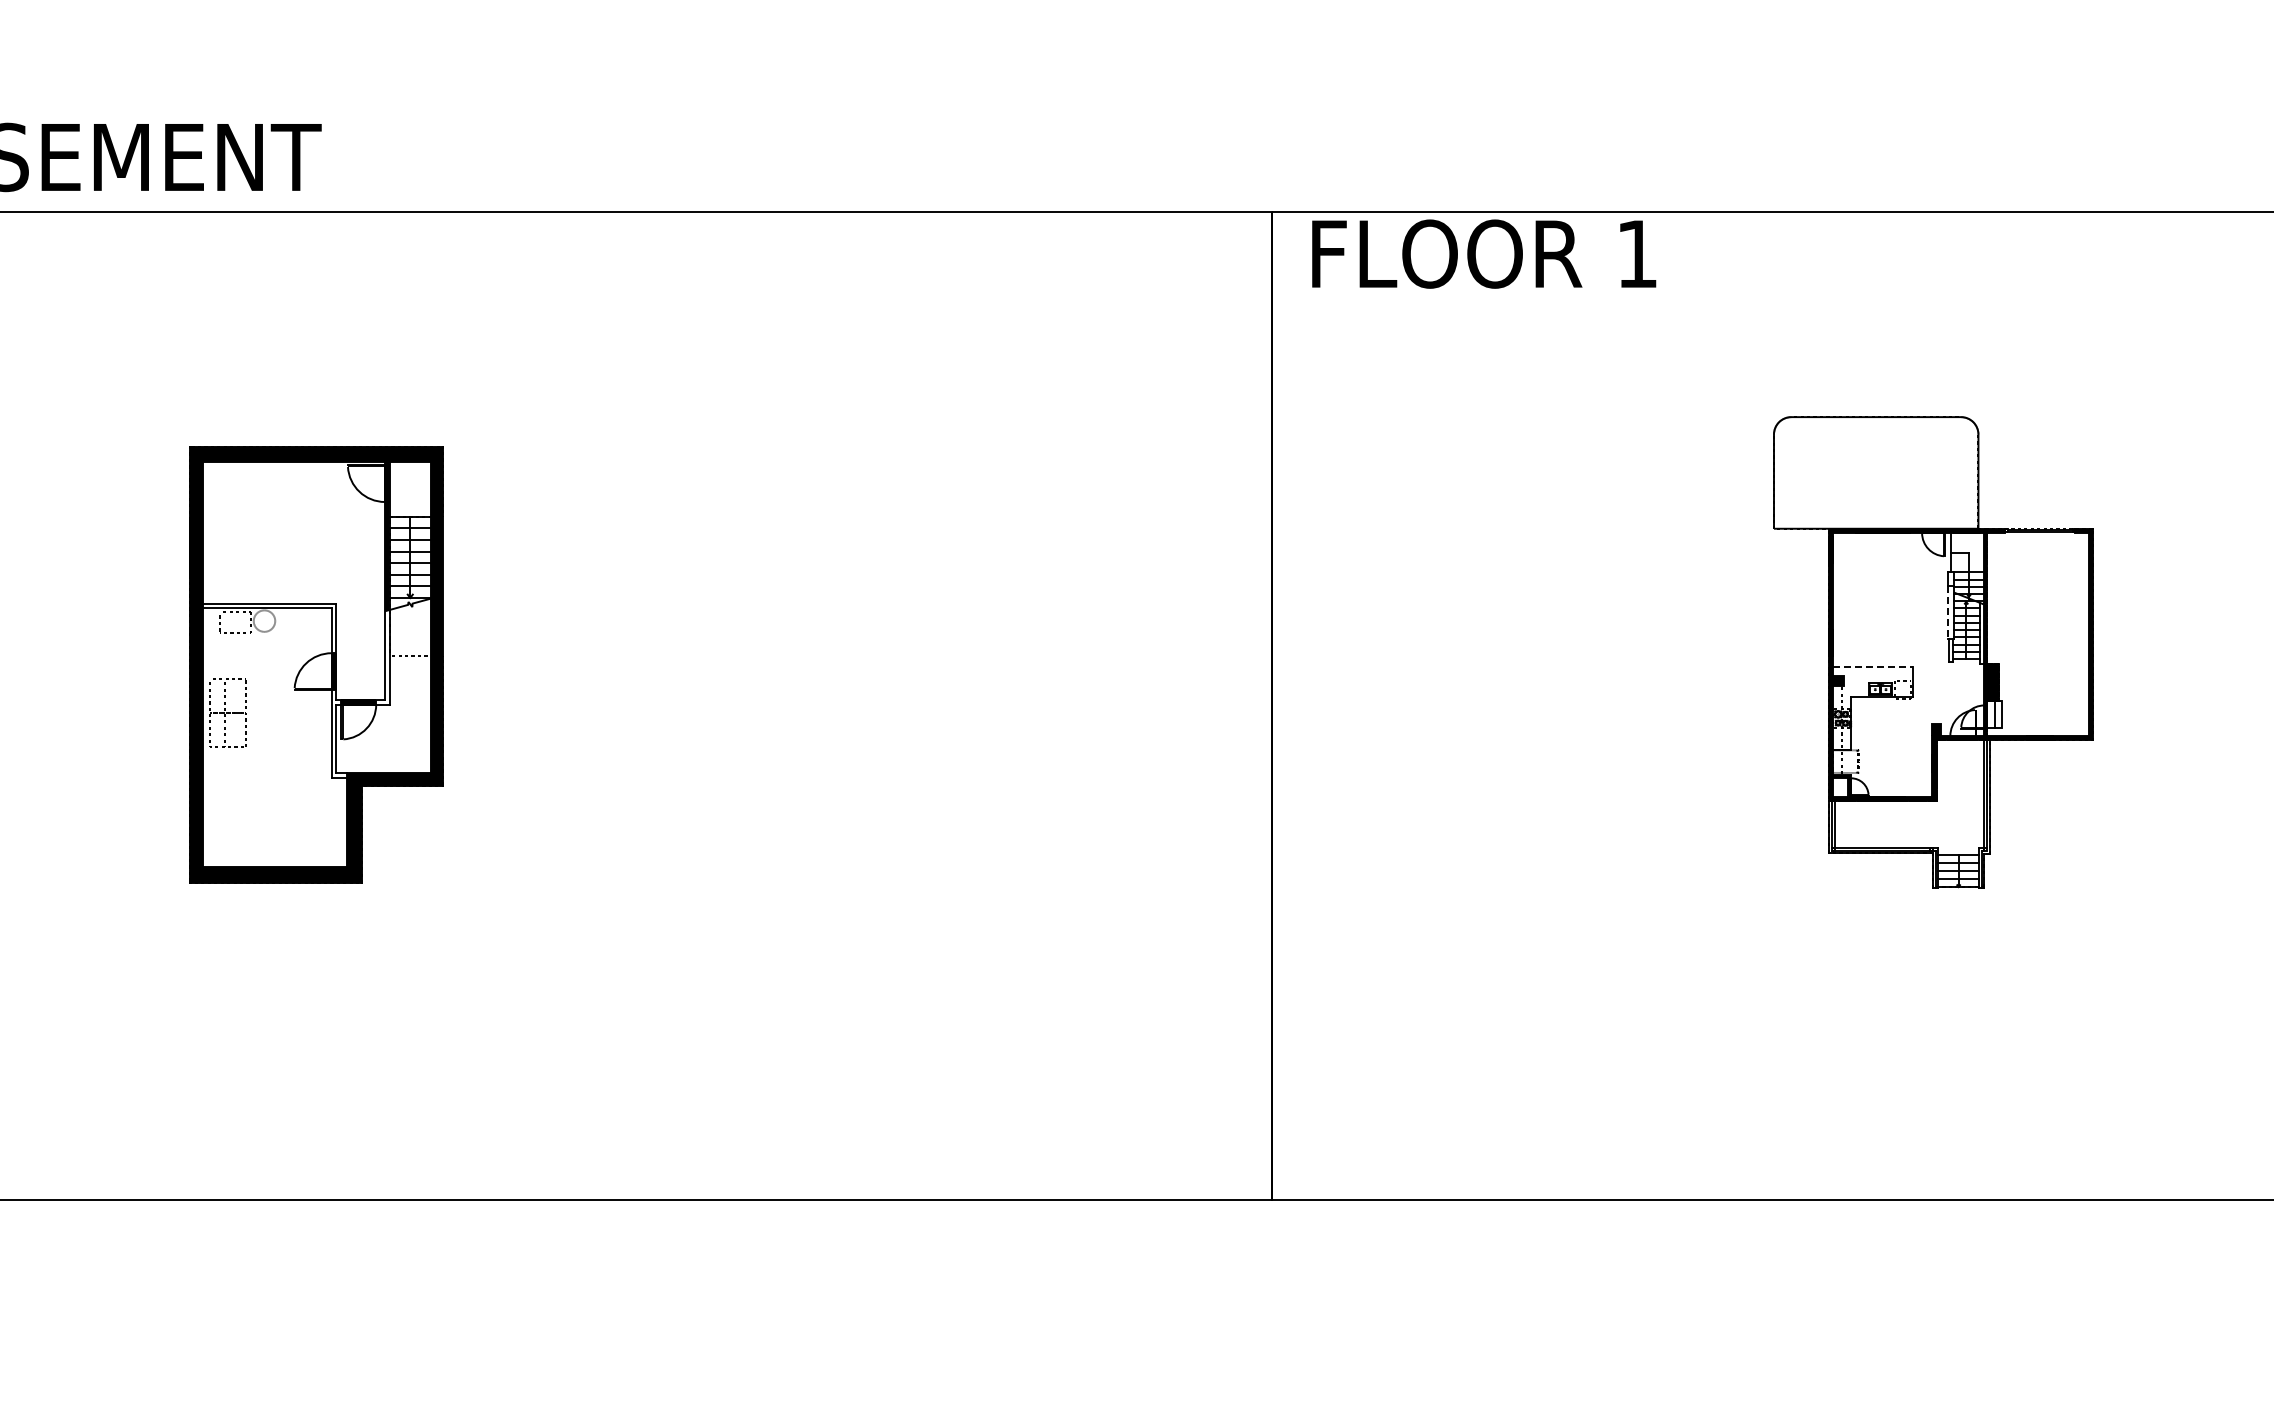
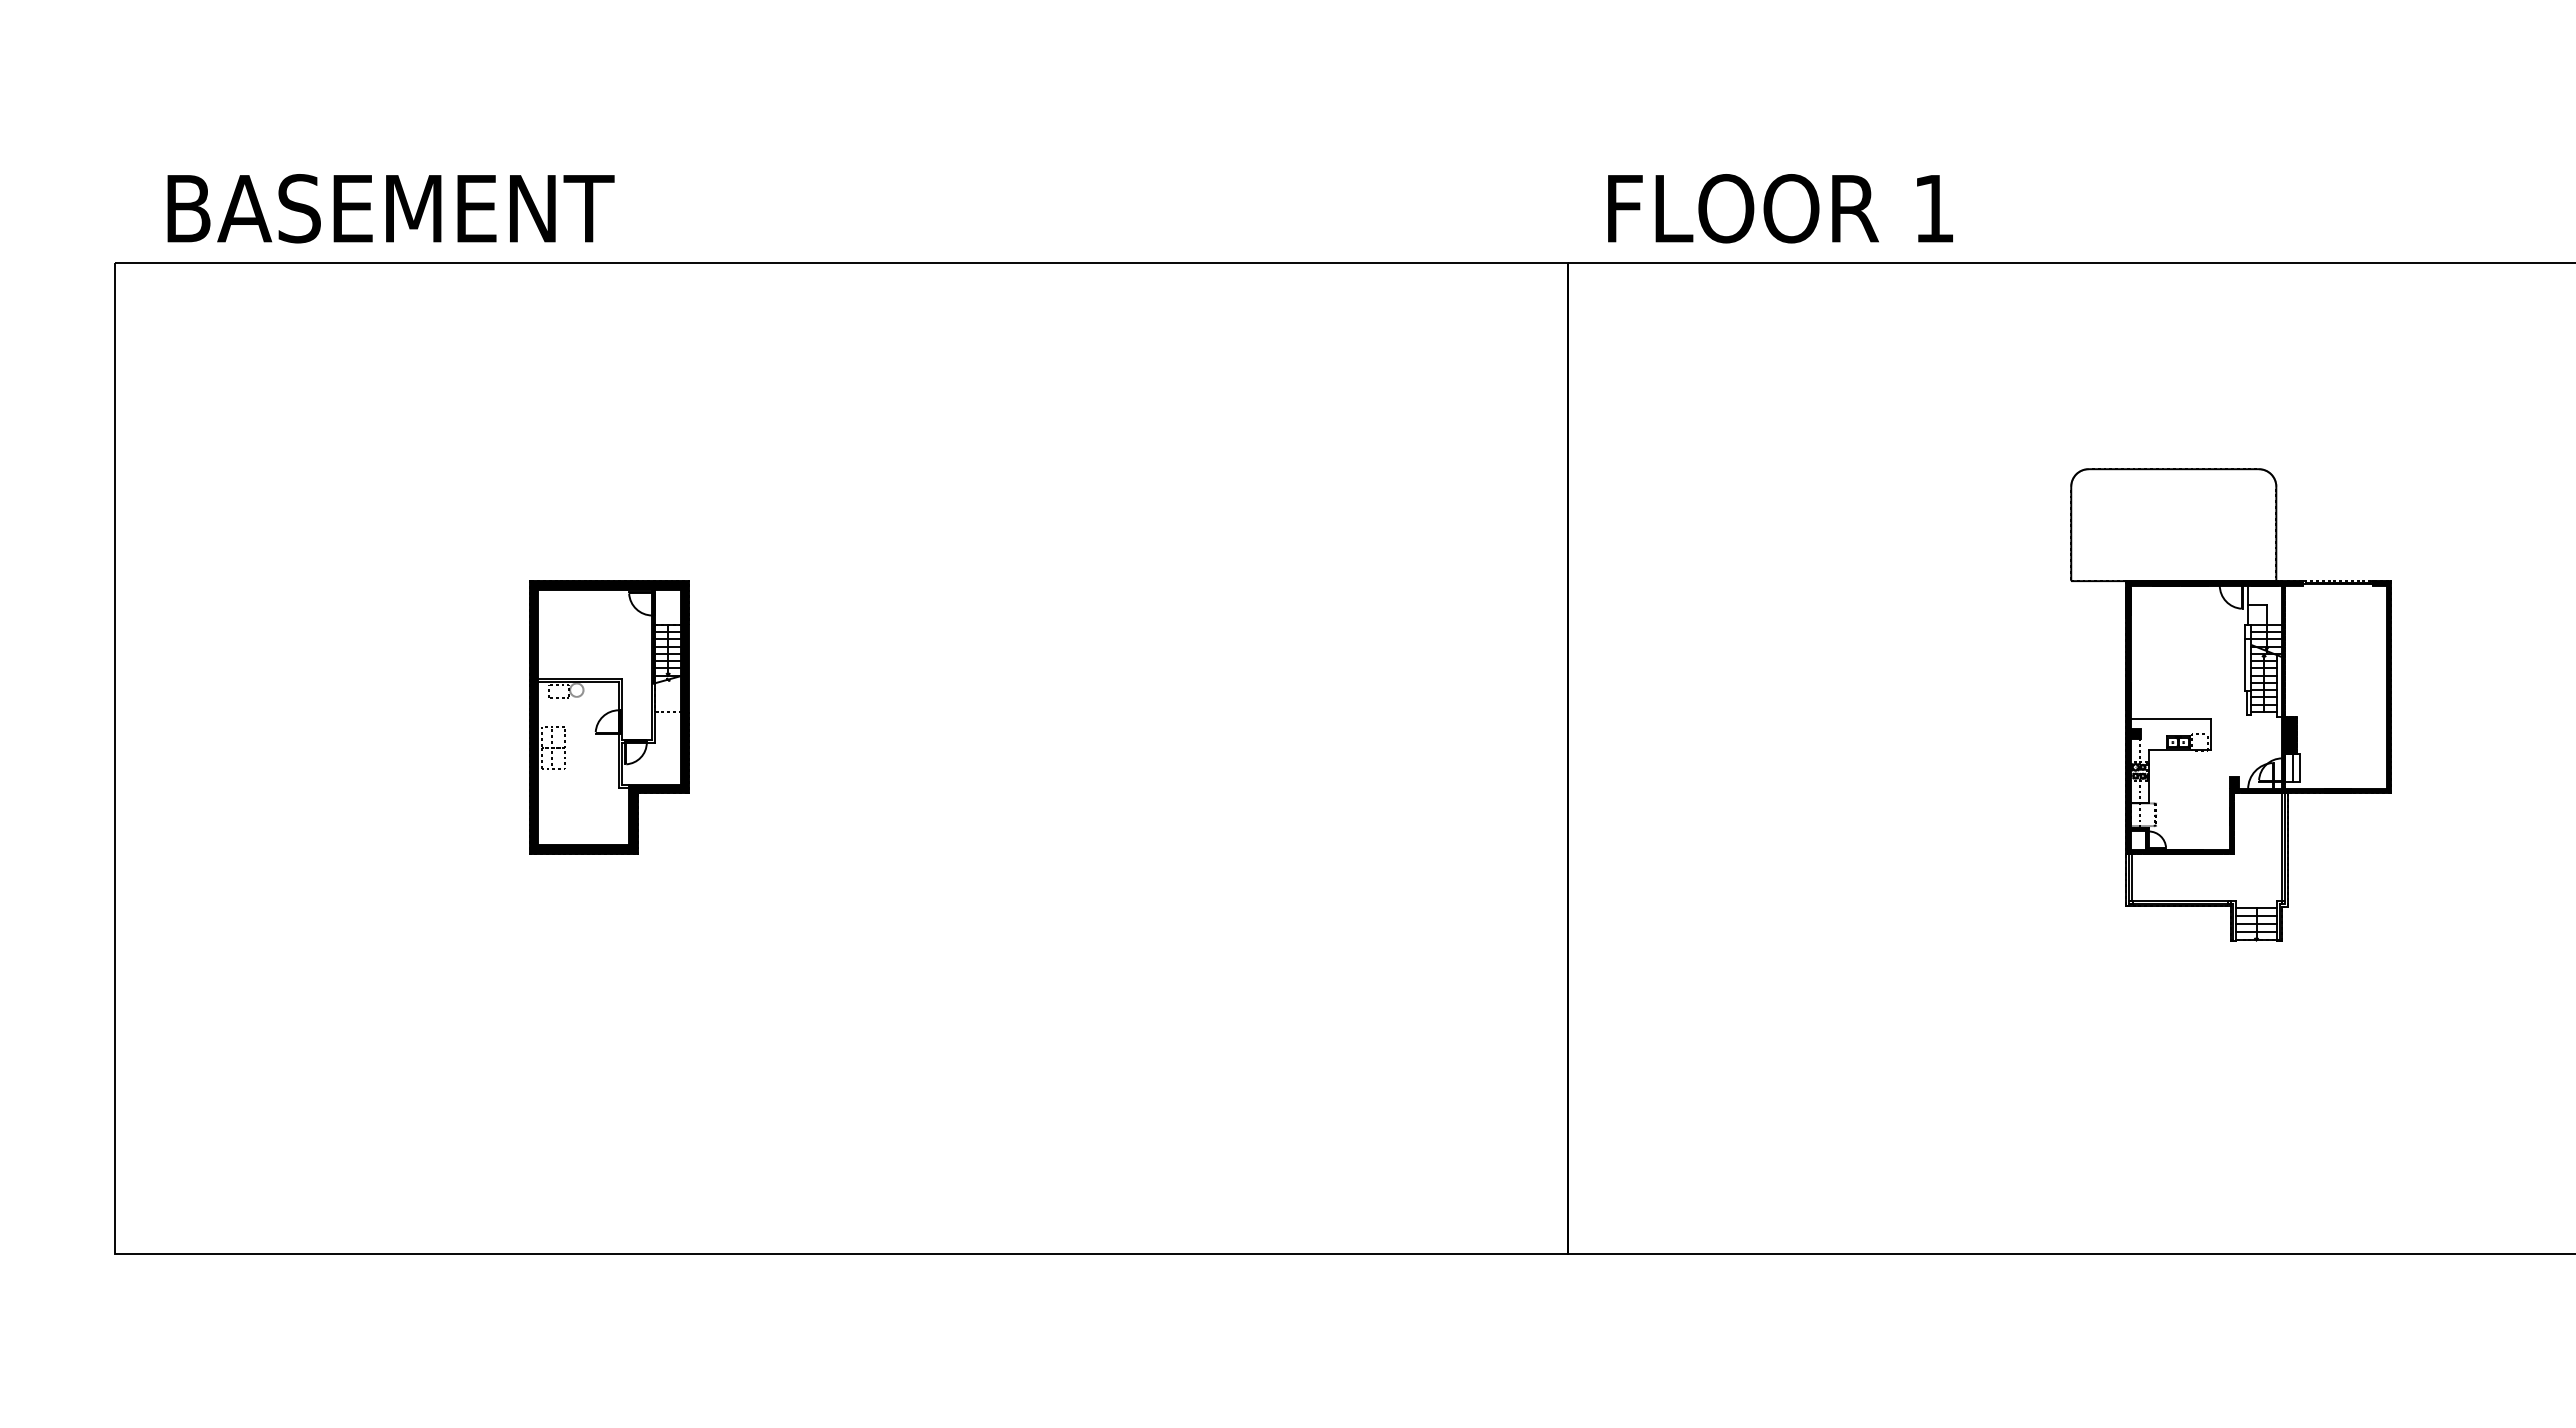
text: (1484, 253) -> (1780, 208), moved
line: (1947, 612) -> (2245, 665), dashed -> solid
part: (316, 664) -> (609, 717), size x0.62
line: (1873, 666) -> (2171, 719), dashed -> solid

